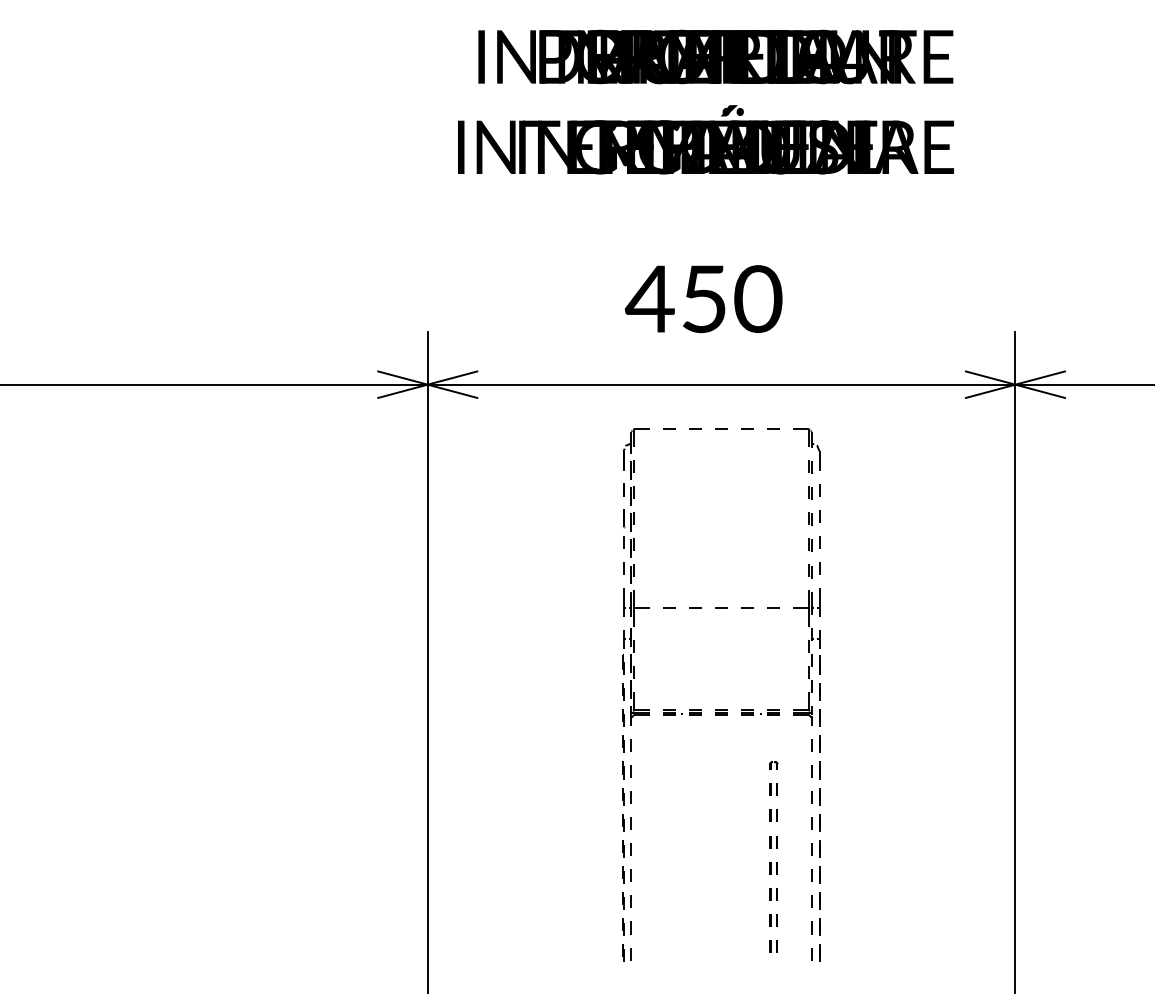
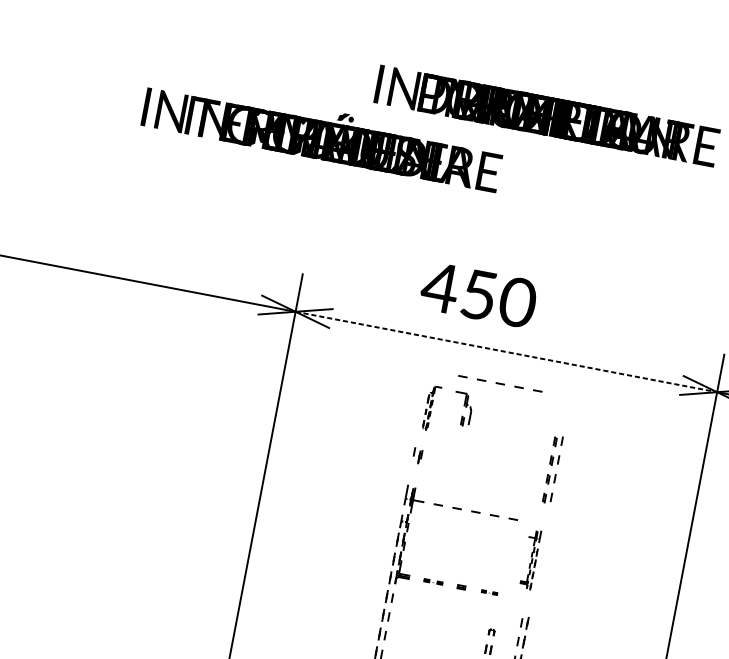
text: (705, 139) -> (322, 134), moved
text: (703, 299) -> (478, 295), moved
line: (721, 384) -> (506, 351), solid -> dashed
part: (806, 450) -> (462, 408), moved
part: (636, 479) -> (432, 408), size x0.6
part: (628, 572) -> (413, 473), removed
part: (806, 657) -> (529, 559), size x0.6
part: (682, 712) -> (433, 581), size x0.7
part: (760, 712) -> (489, 592), size x0.6

